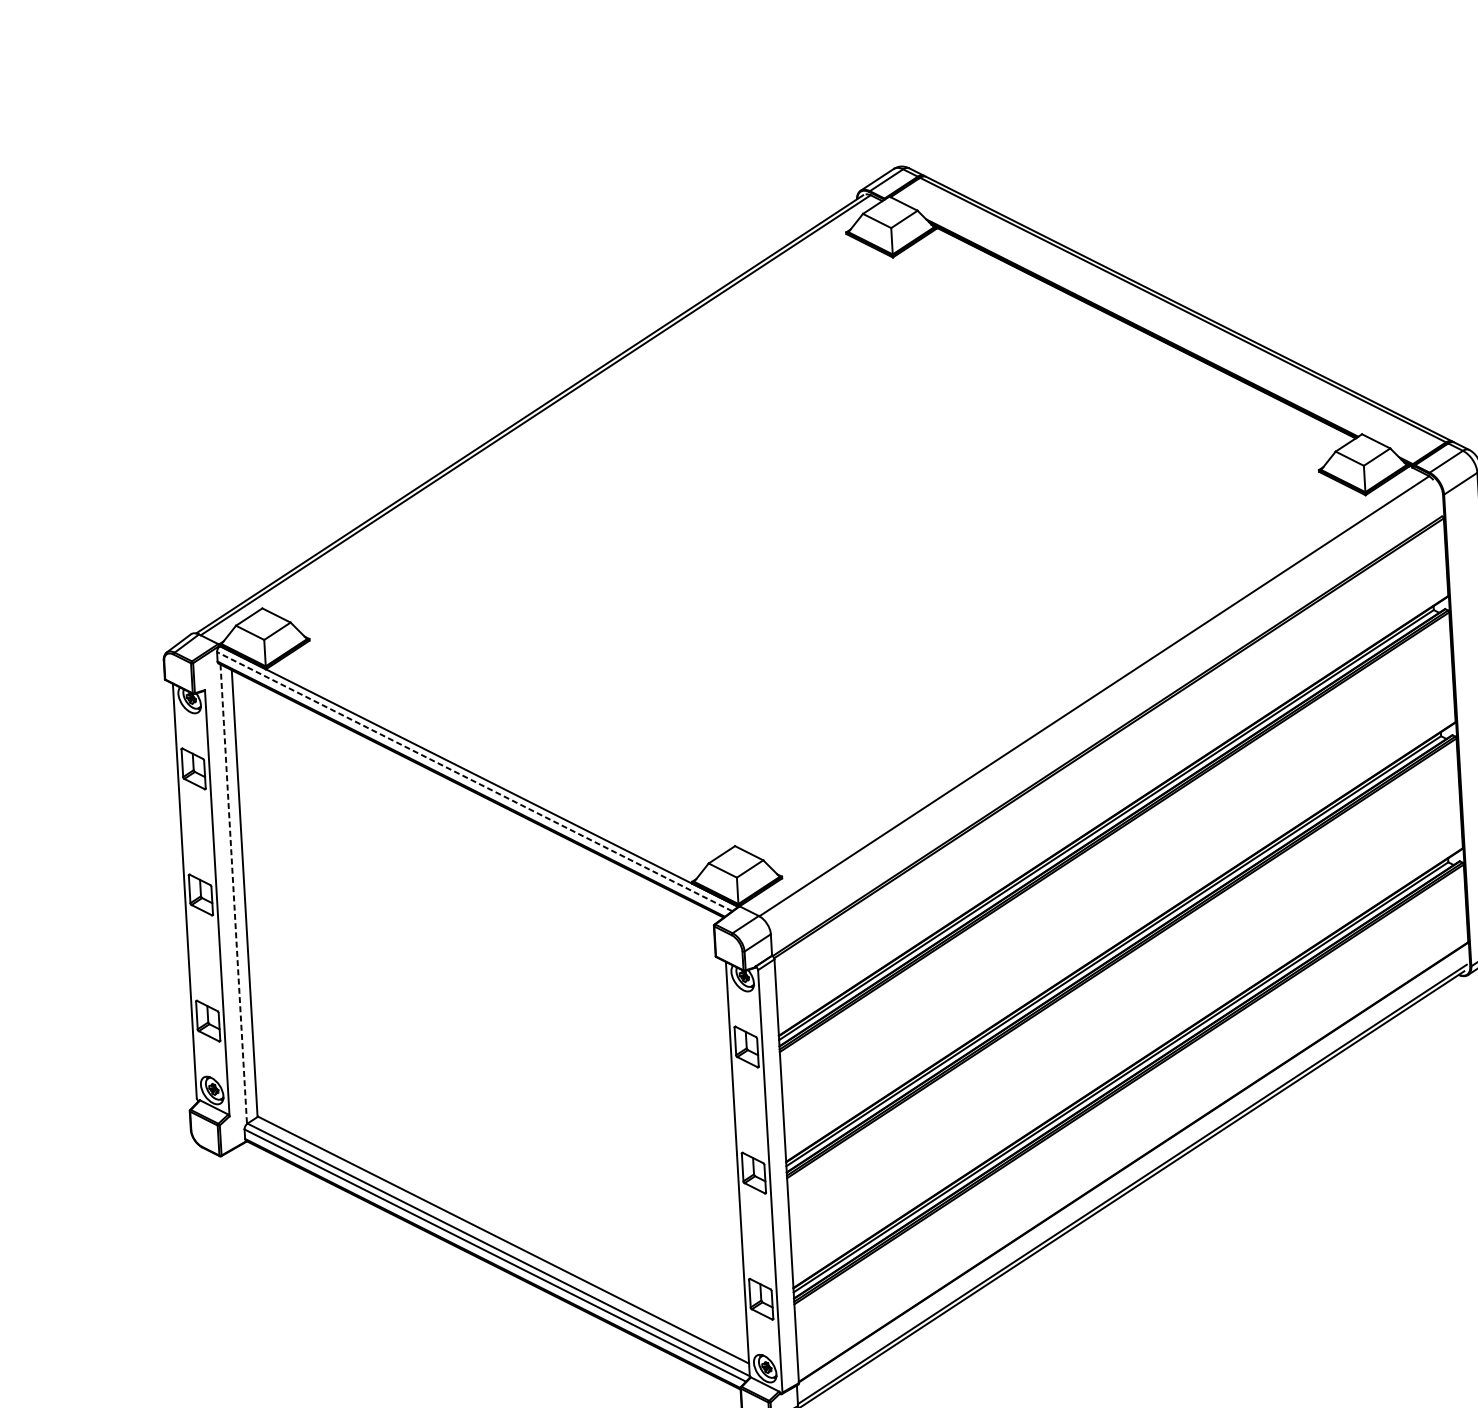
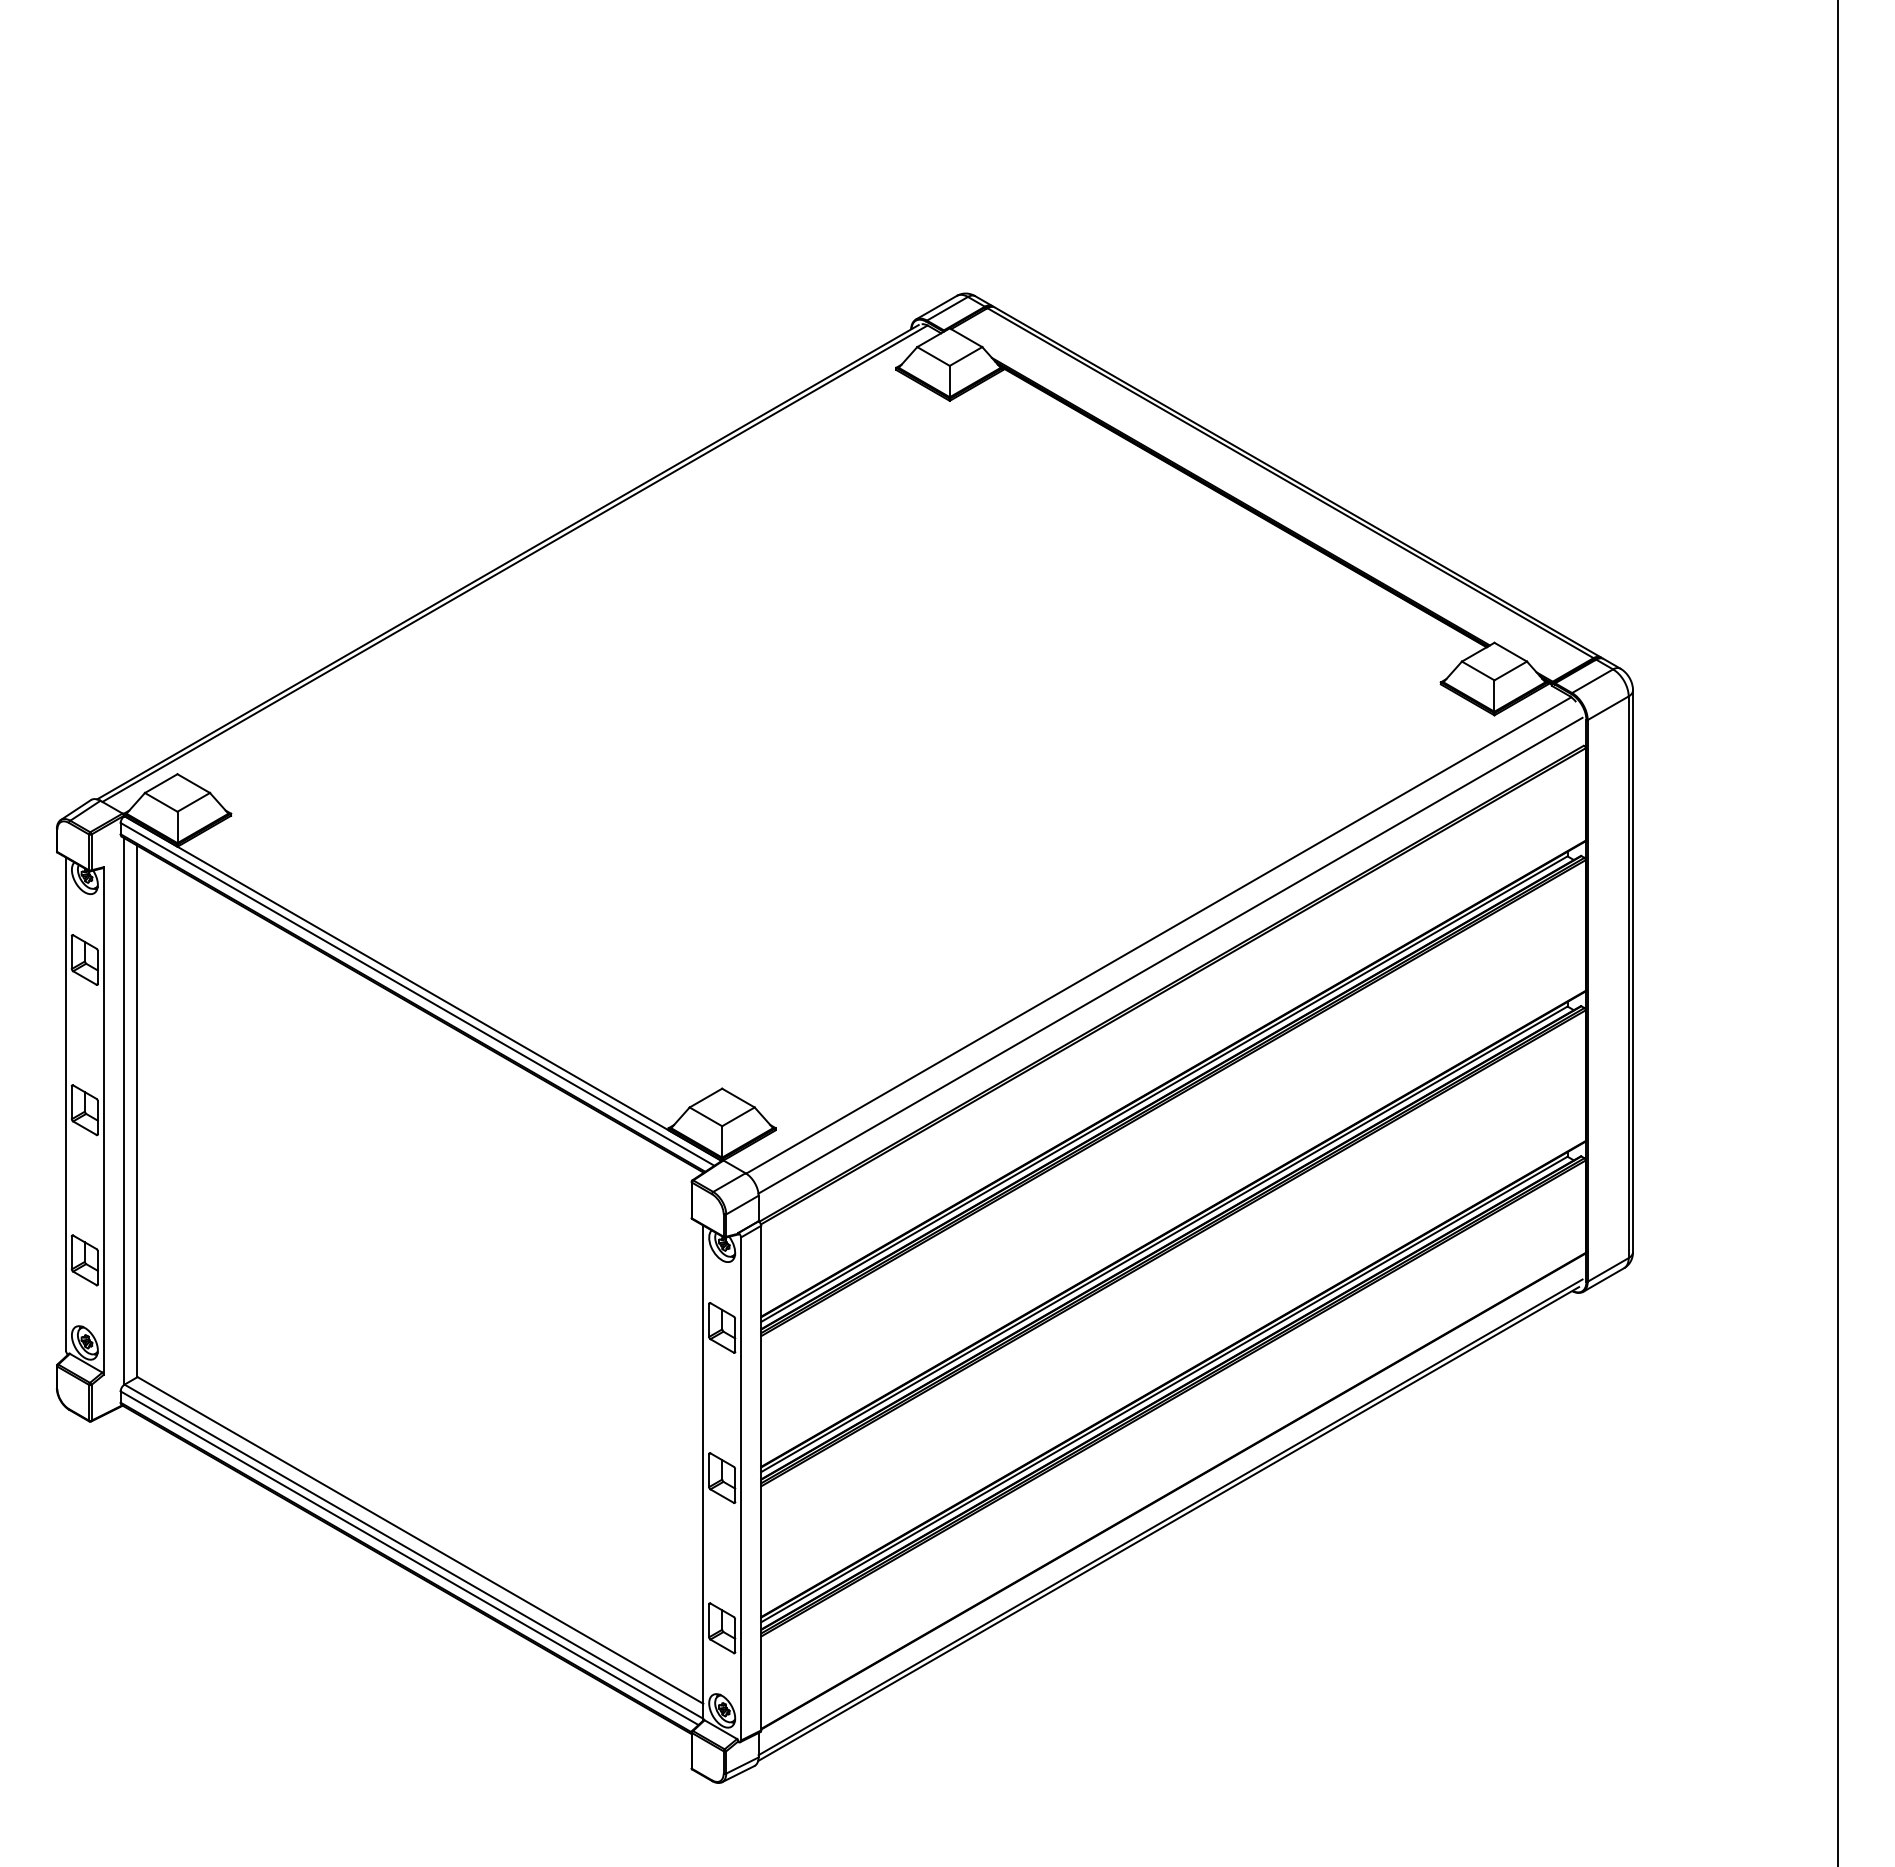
line: (1105, 712) -> (1170, 955), added
line: (474, 781) -> (417, 994), dashed -> solid
line: (233, 894) -> (123, 1111), dashed -> solid

